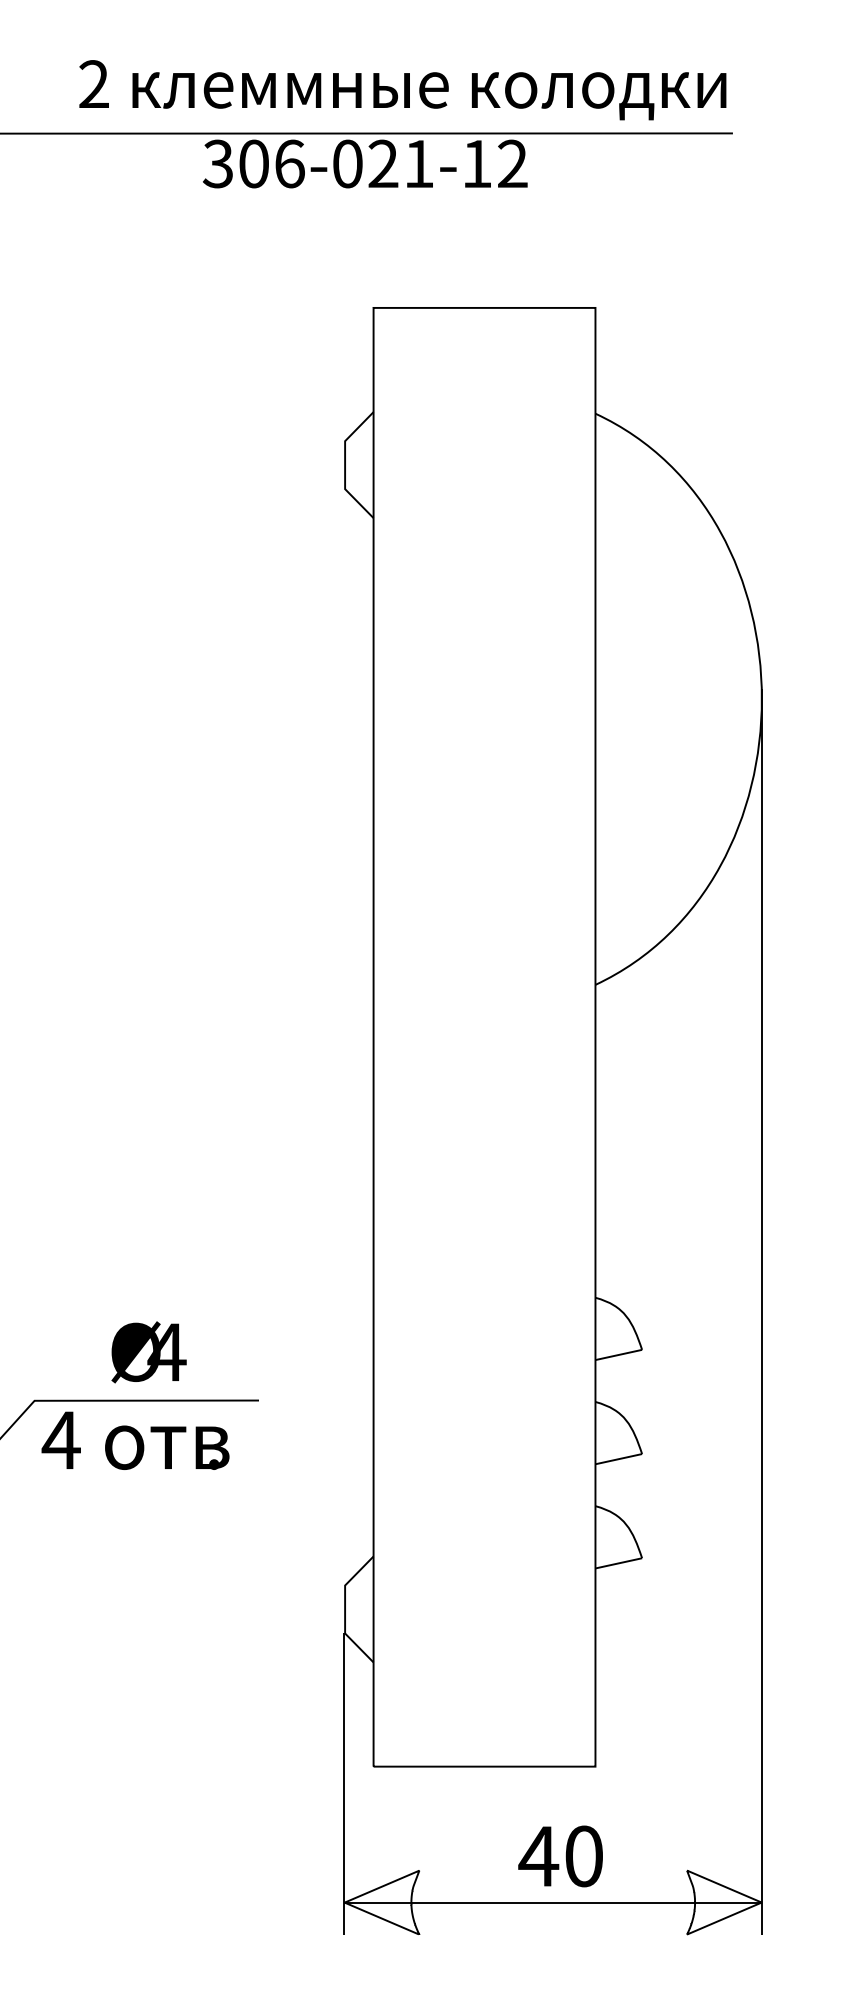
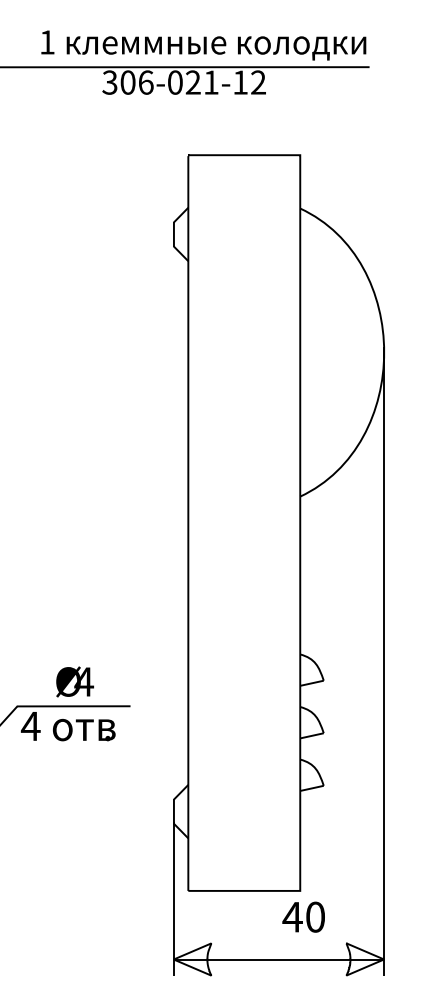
text: (94, 84) -> (47, 42), 2 -> 1
text: (560, 1855) -> (303, 916), moved

